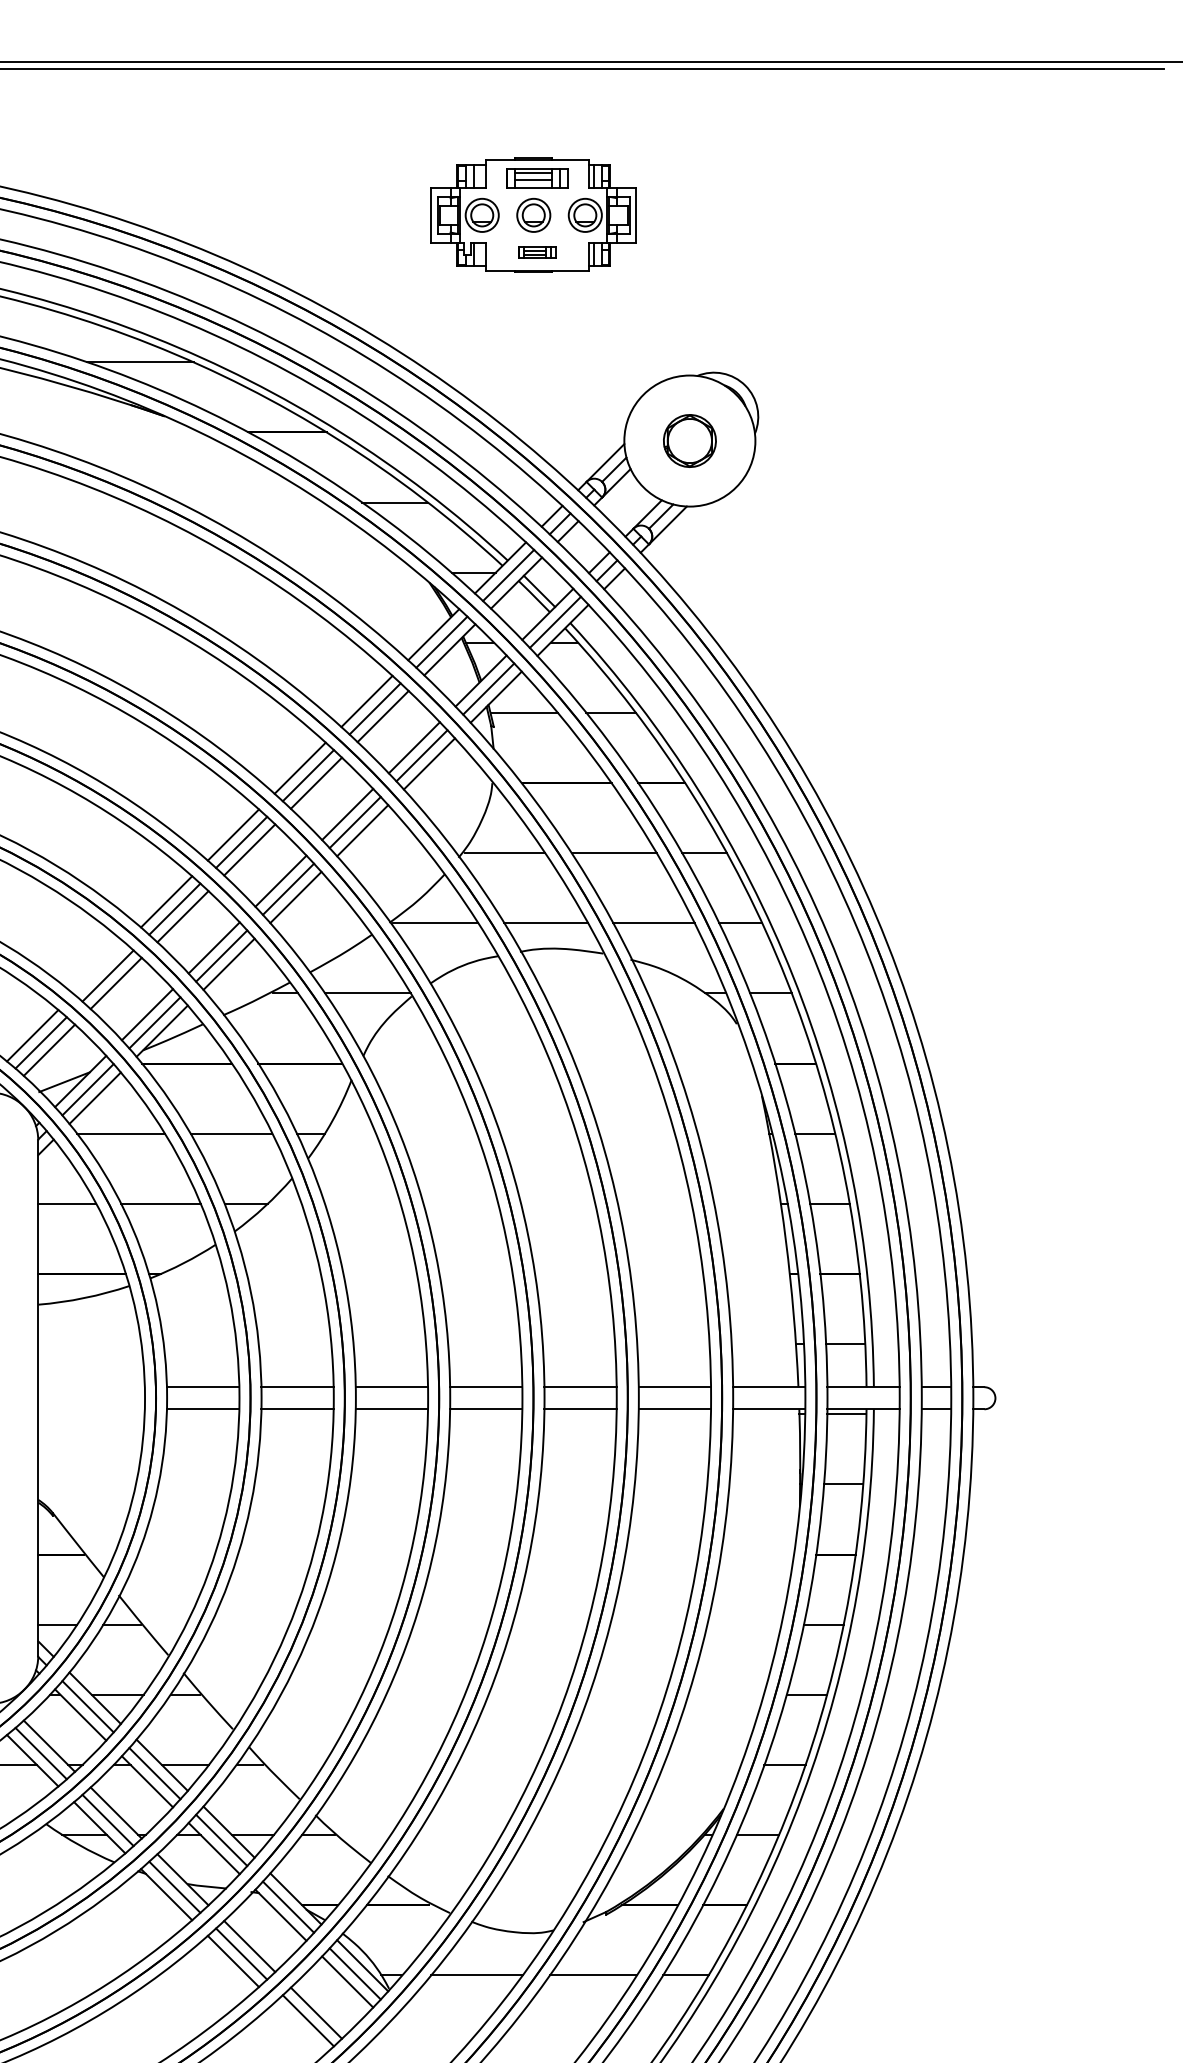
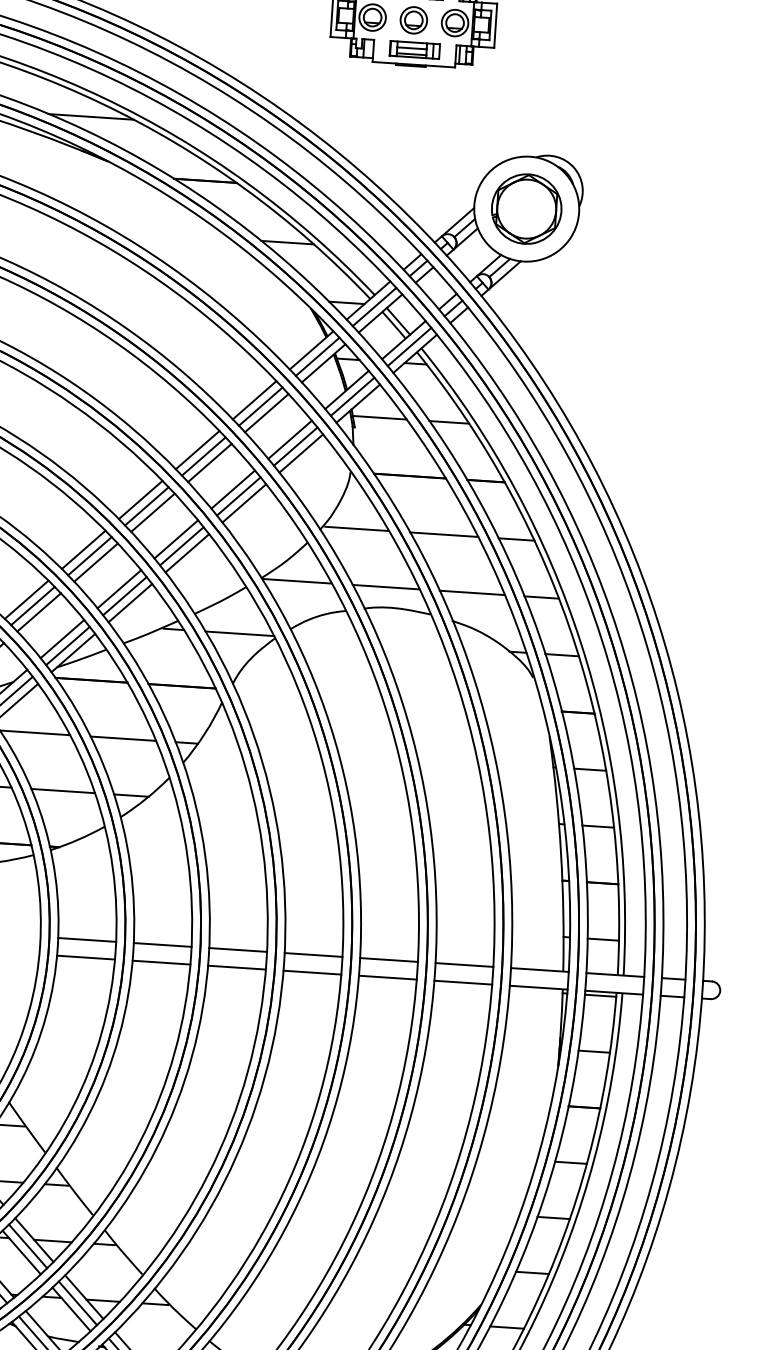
part: (537, 251) -> (414, 49), size x1.67
part: (689, 440) -> (526, 208), size x1.67
line: (99, 968) -> (26, 599), added

